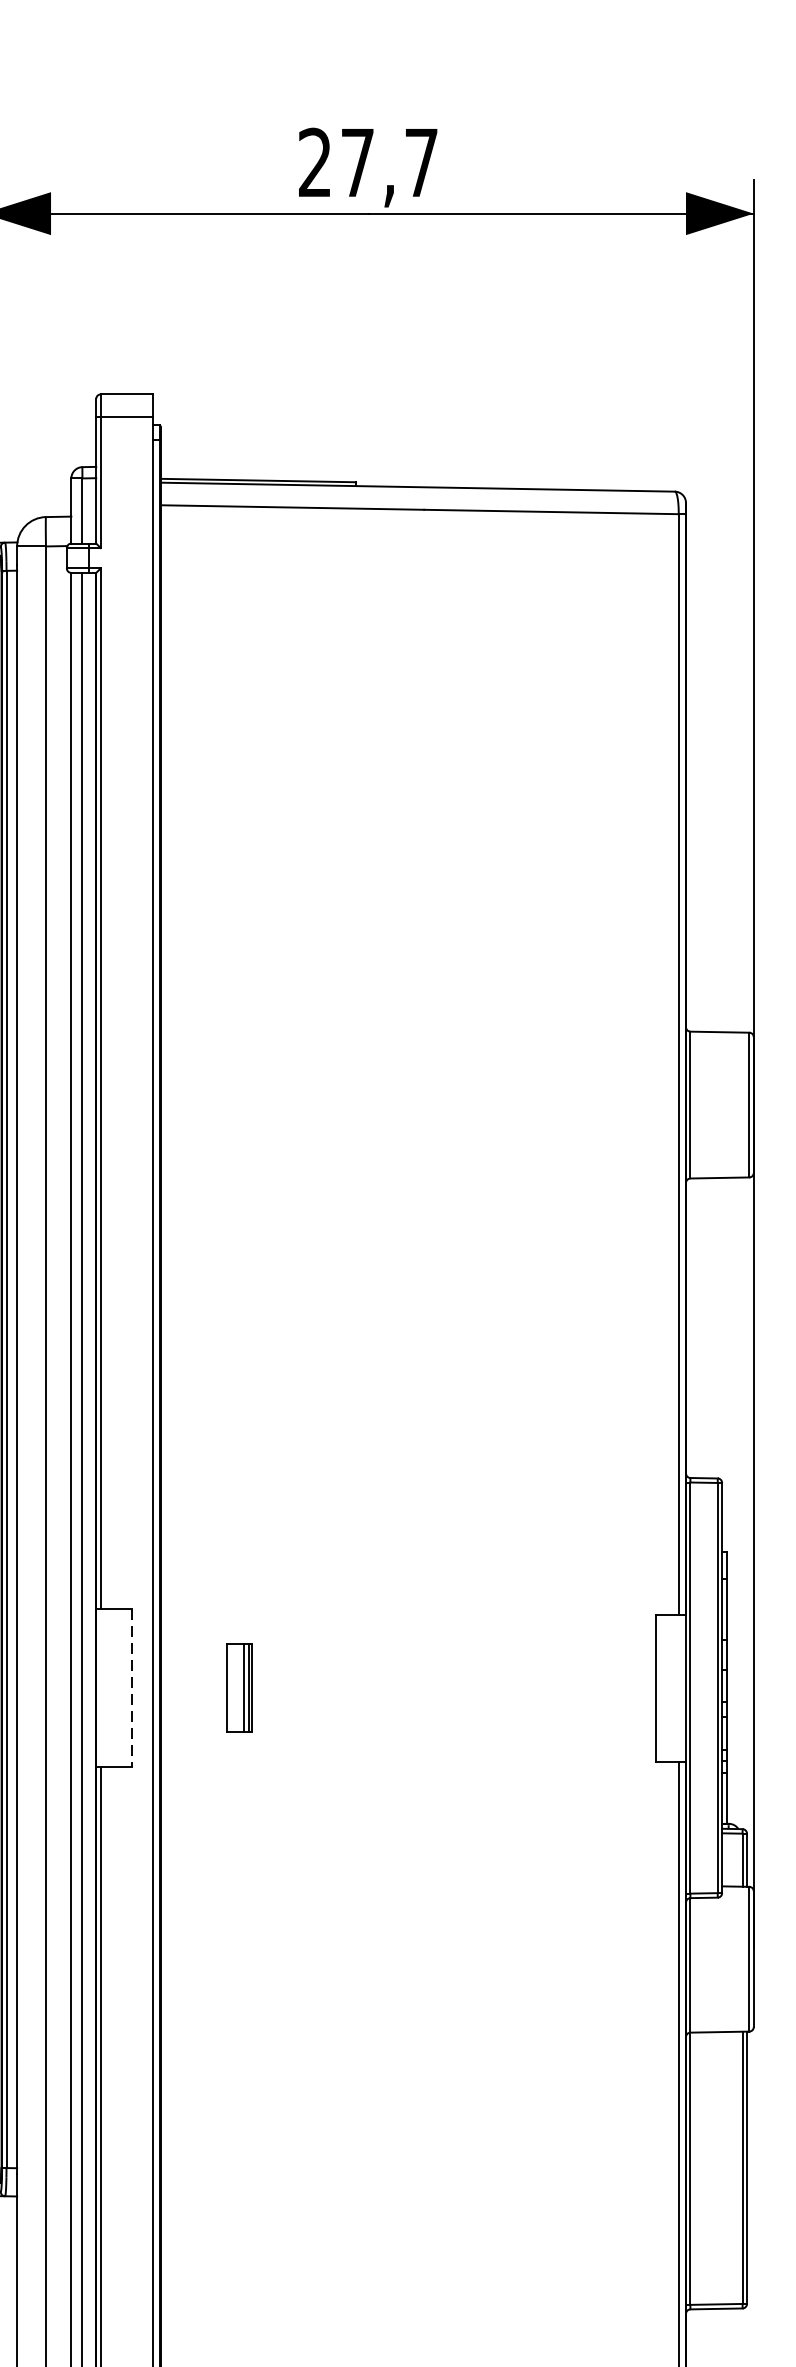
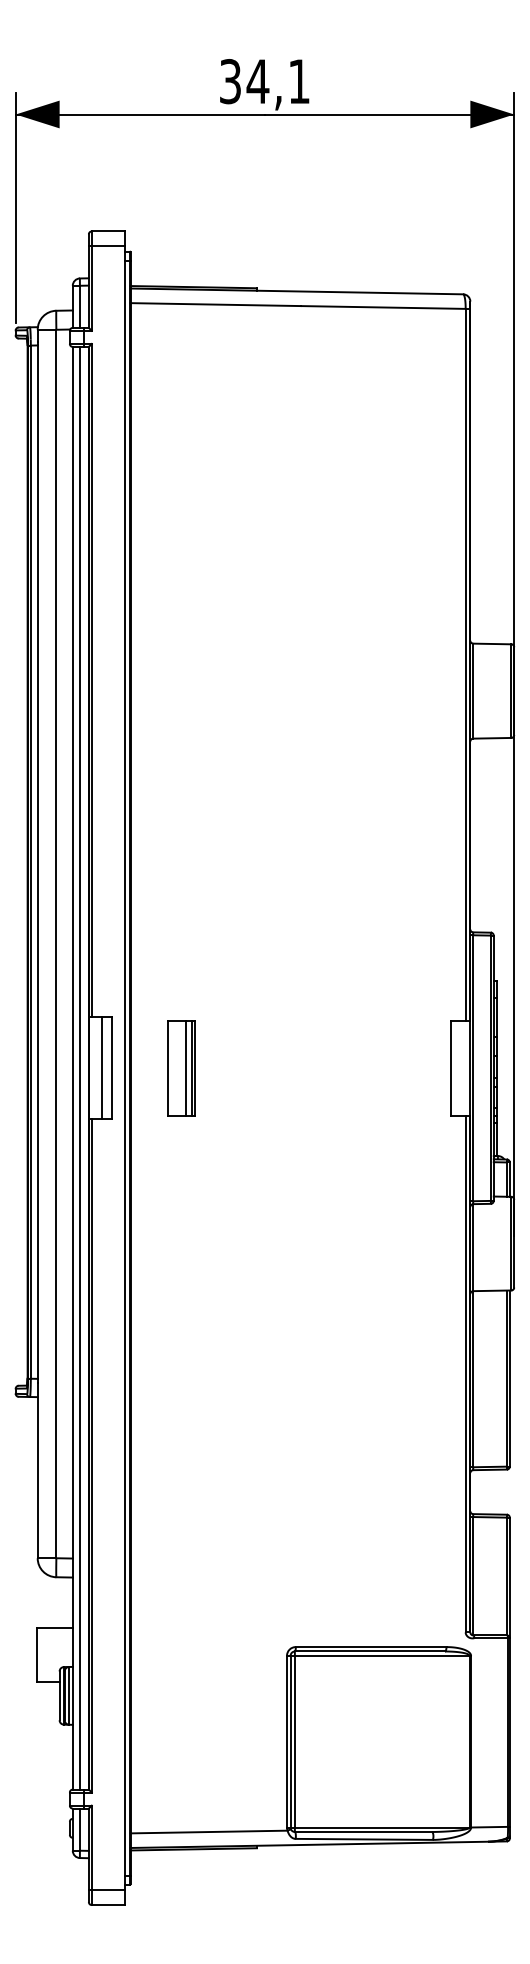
text: (367, 162) -> (264, 81), 27,7 -> 34,1
line: (117, 1688) -> (102, 1068), added
line: (132, 1688) -> (112, 1068), dashed -> solid
part: (239, 1688) -> (181, 1068), size x1.67

